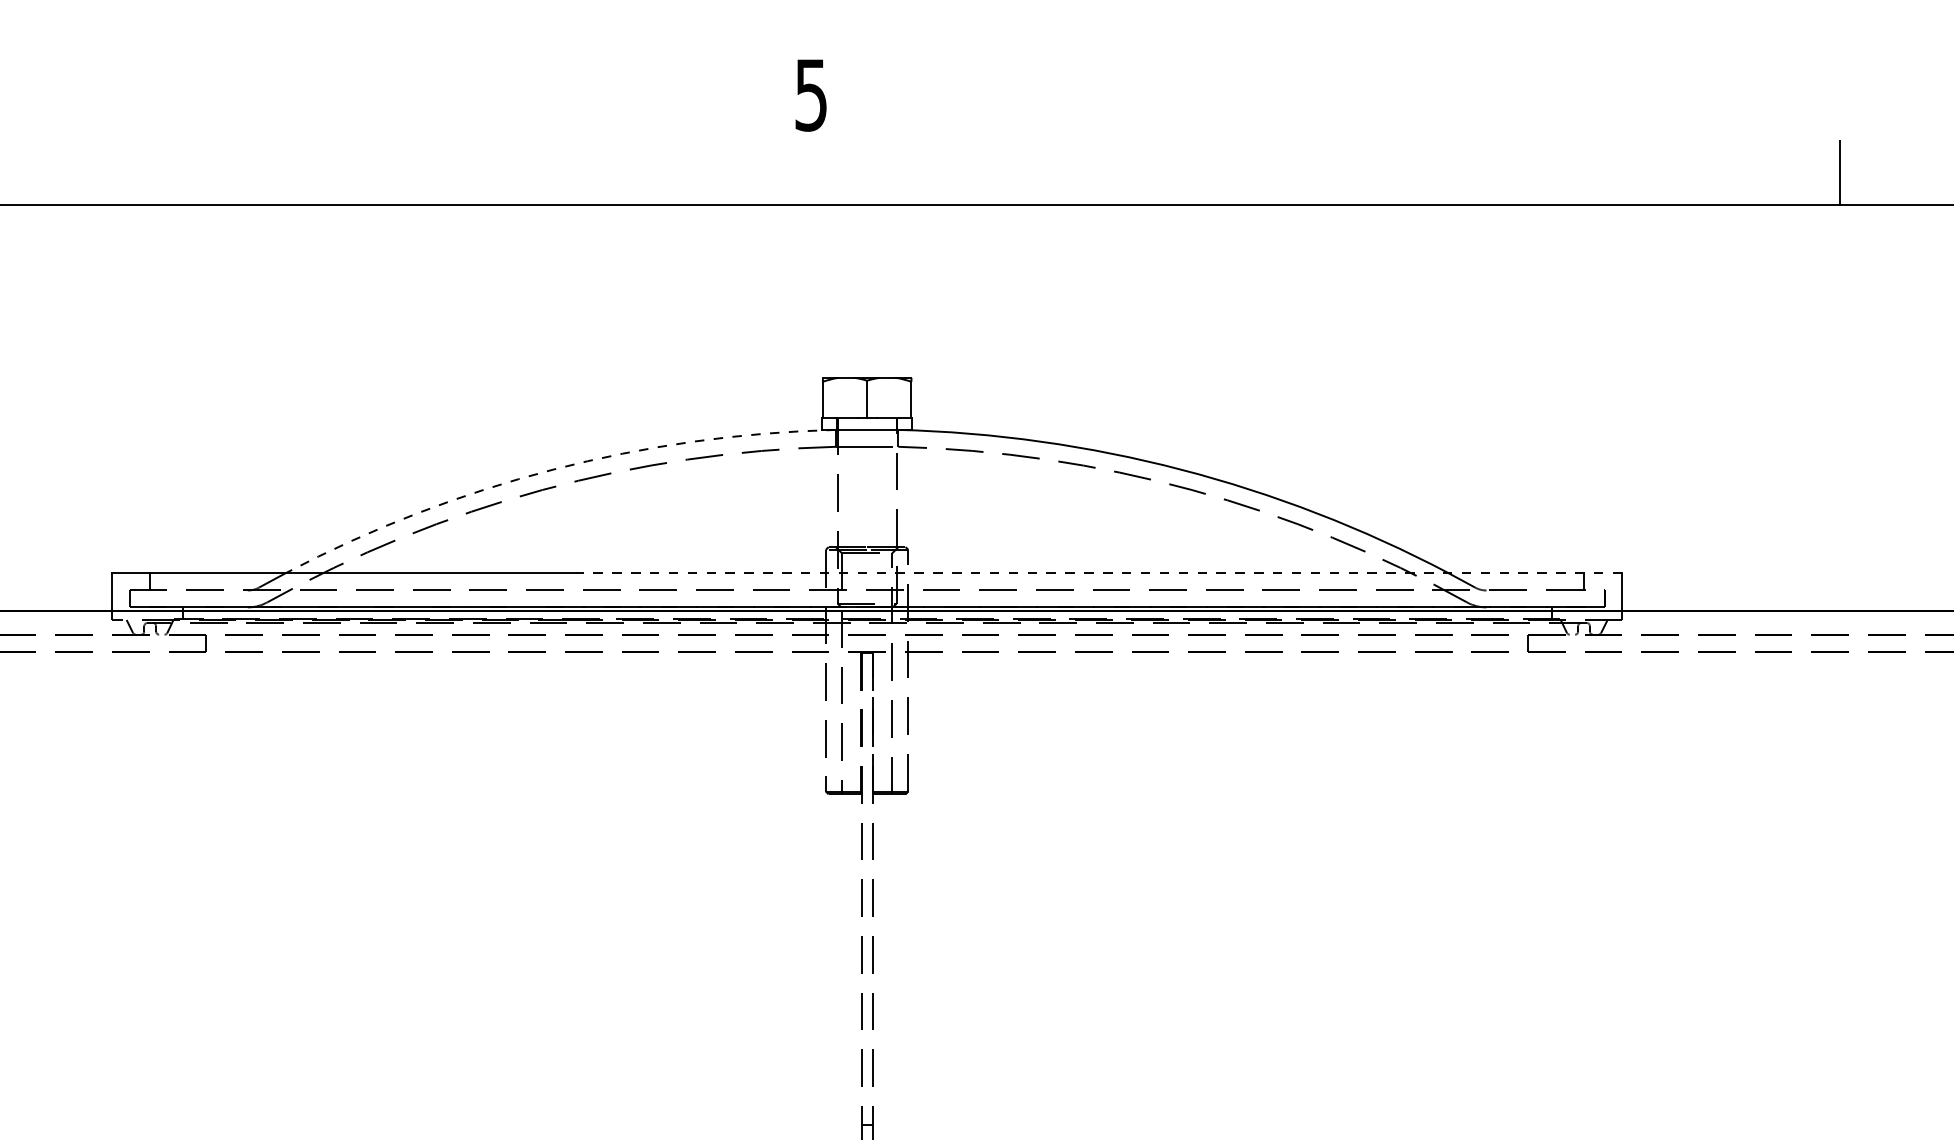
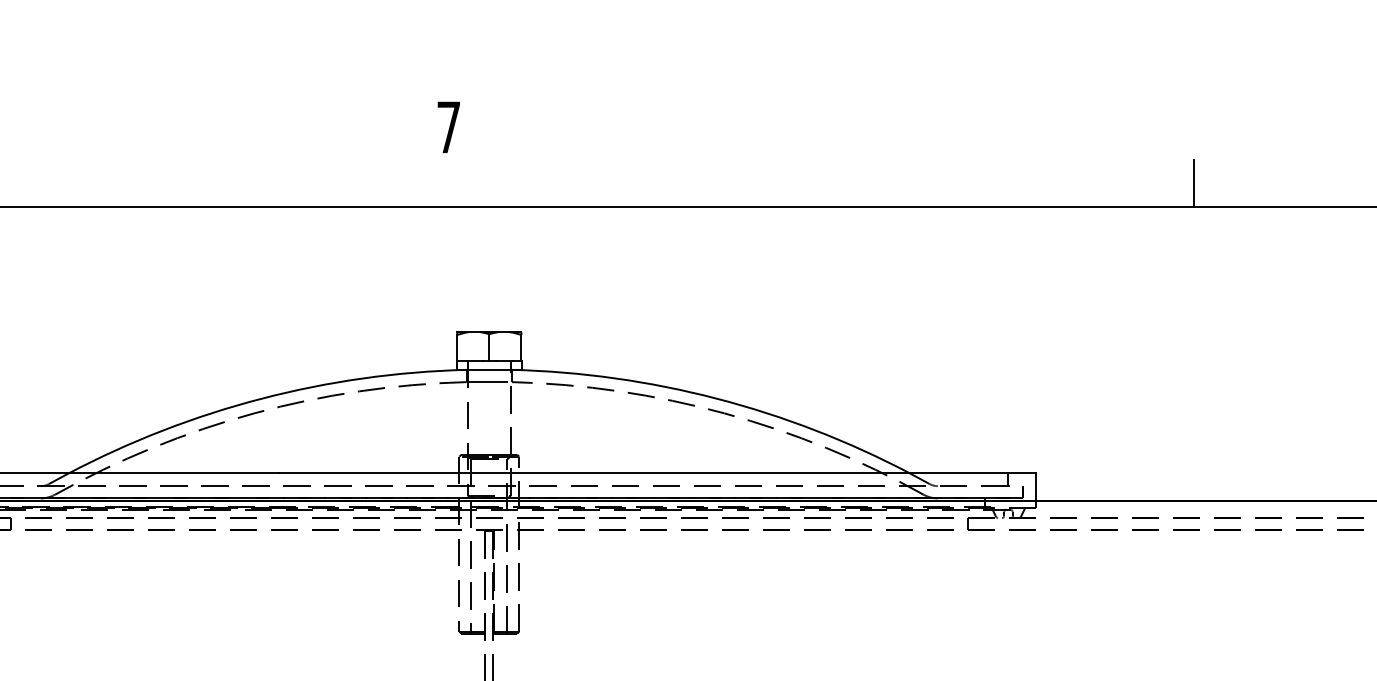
text: (810, 95) -> (448, 127), 5 -> 7
arc: (552, 469) -> (261, 398), dashed -> solid
line: (1098, 572) -> (656, 473), dashed -> solid

